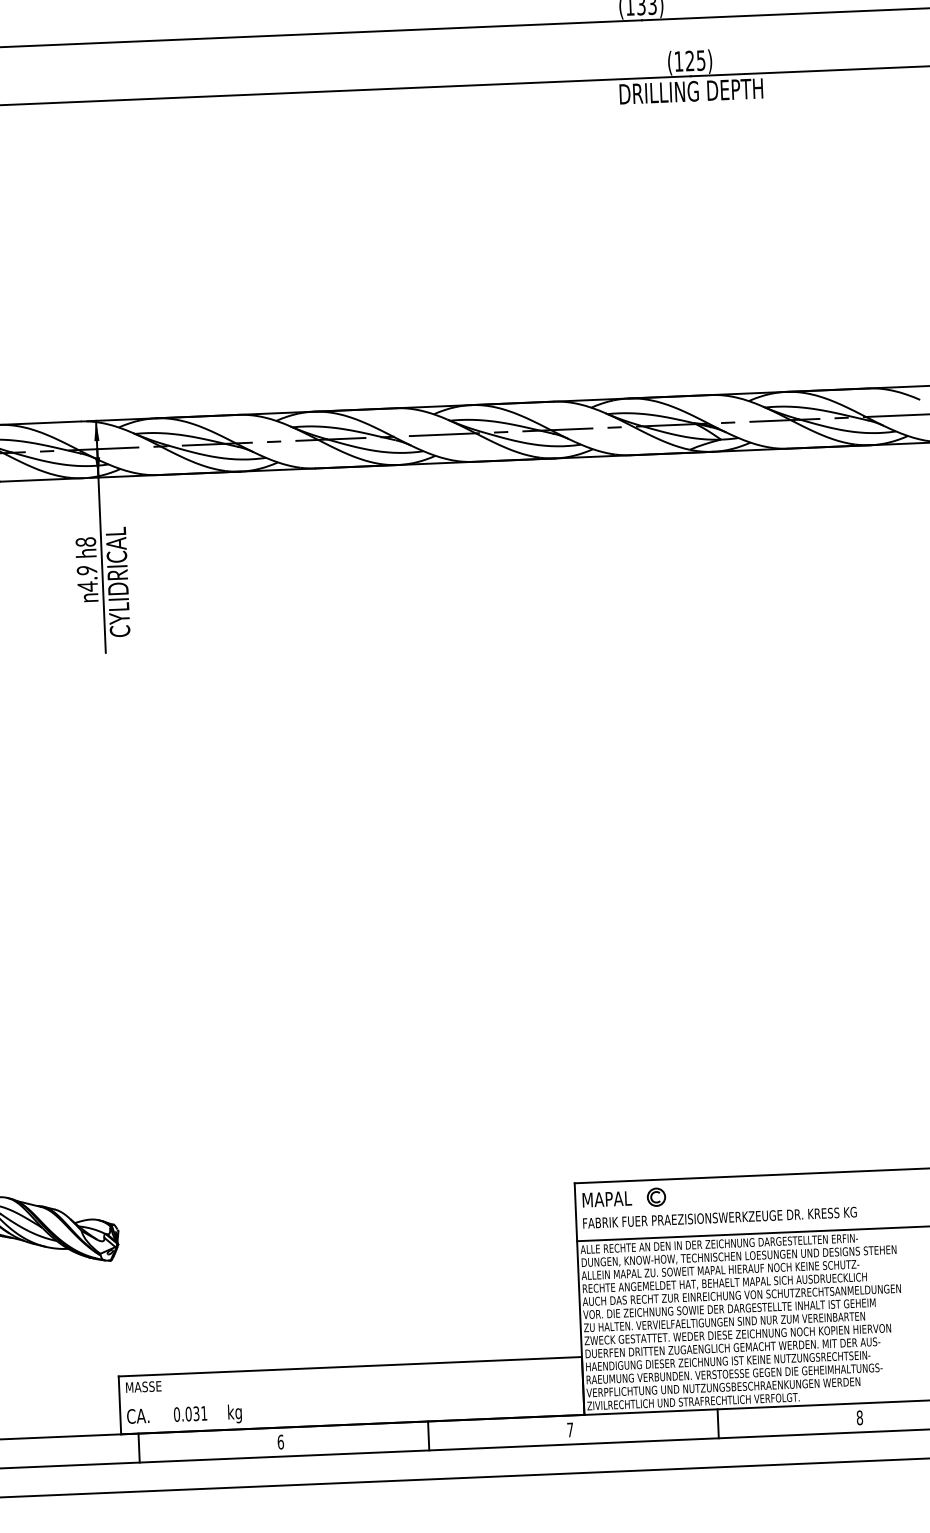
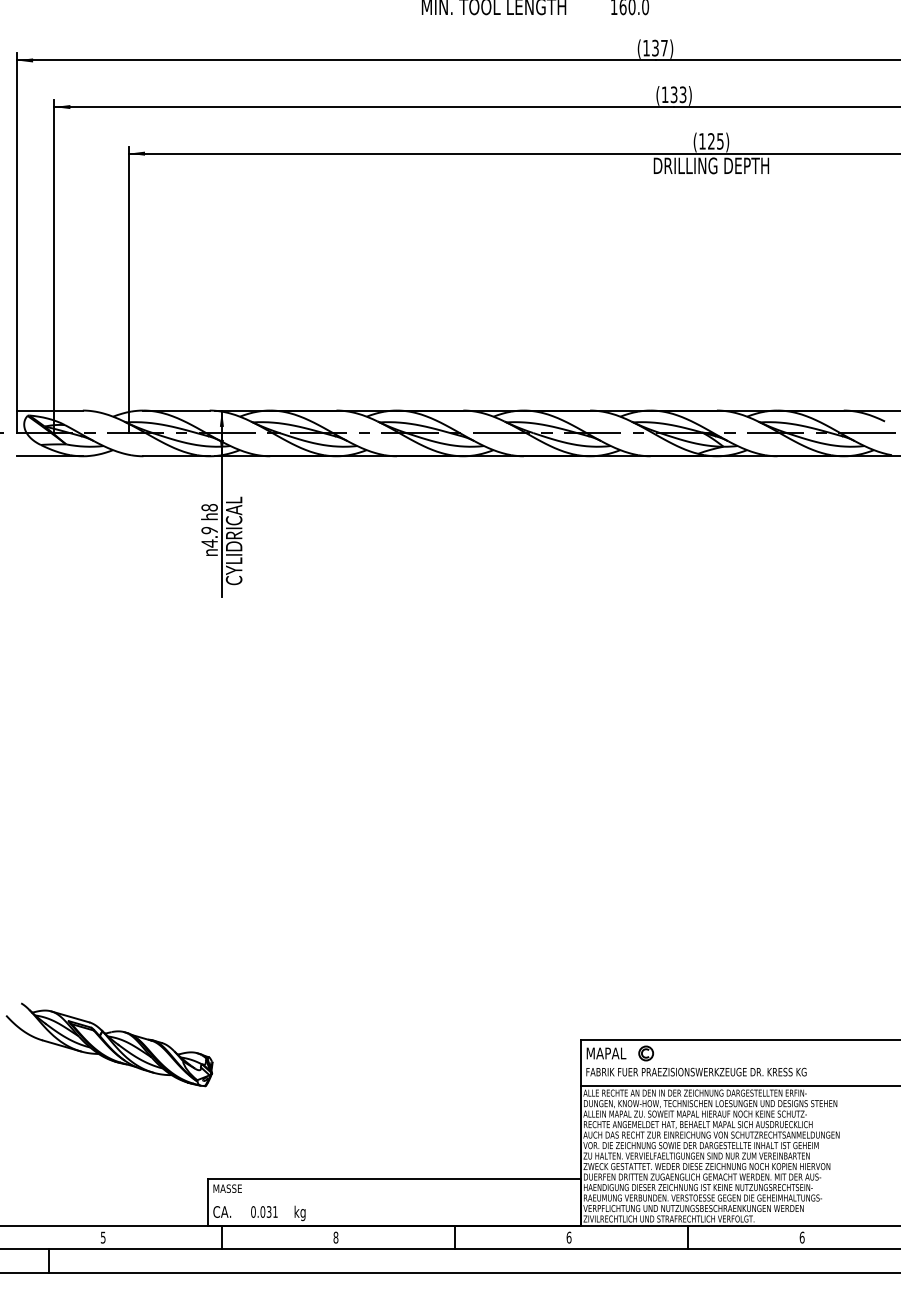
text: (858, 1417) -> (801, 1237), 8 -> 6
text: (569, 1429) -> (568, 1237), 7 -> 6
text: (280, 1441) -> (335, 1237), 6 -> 8

